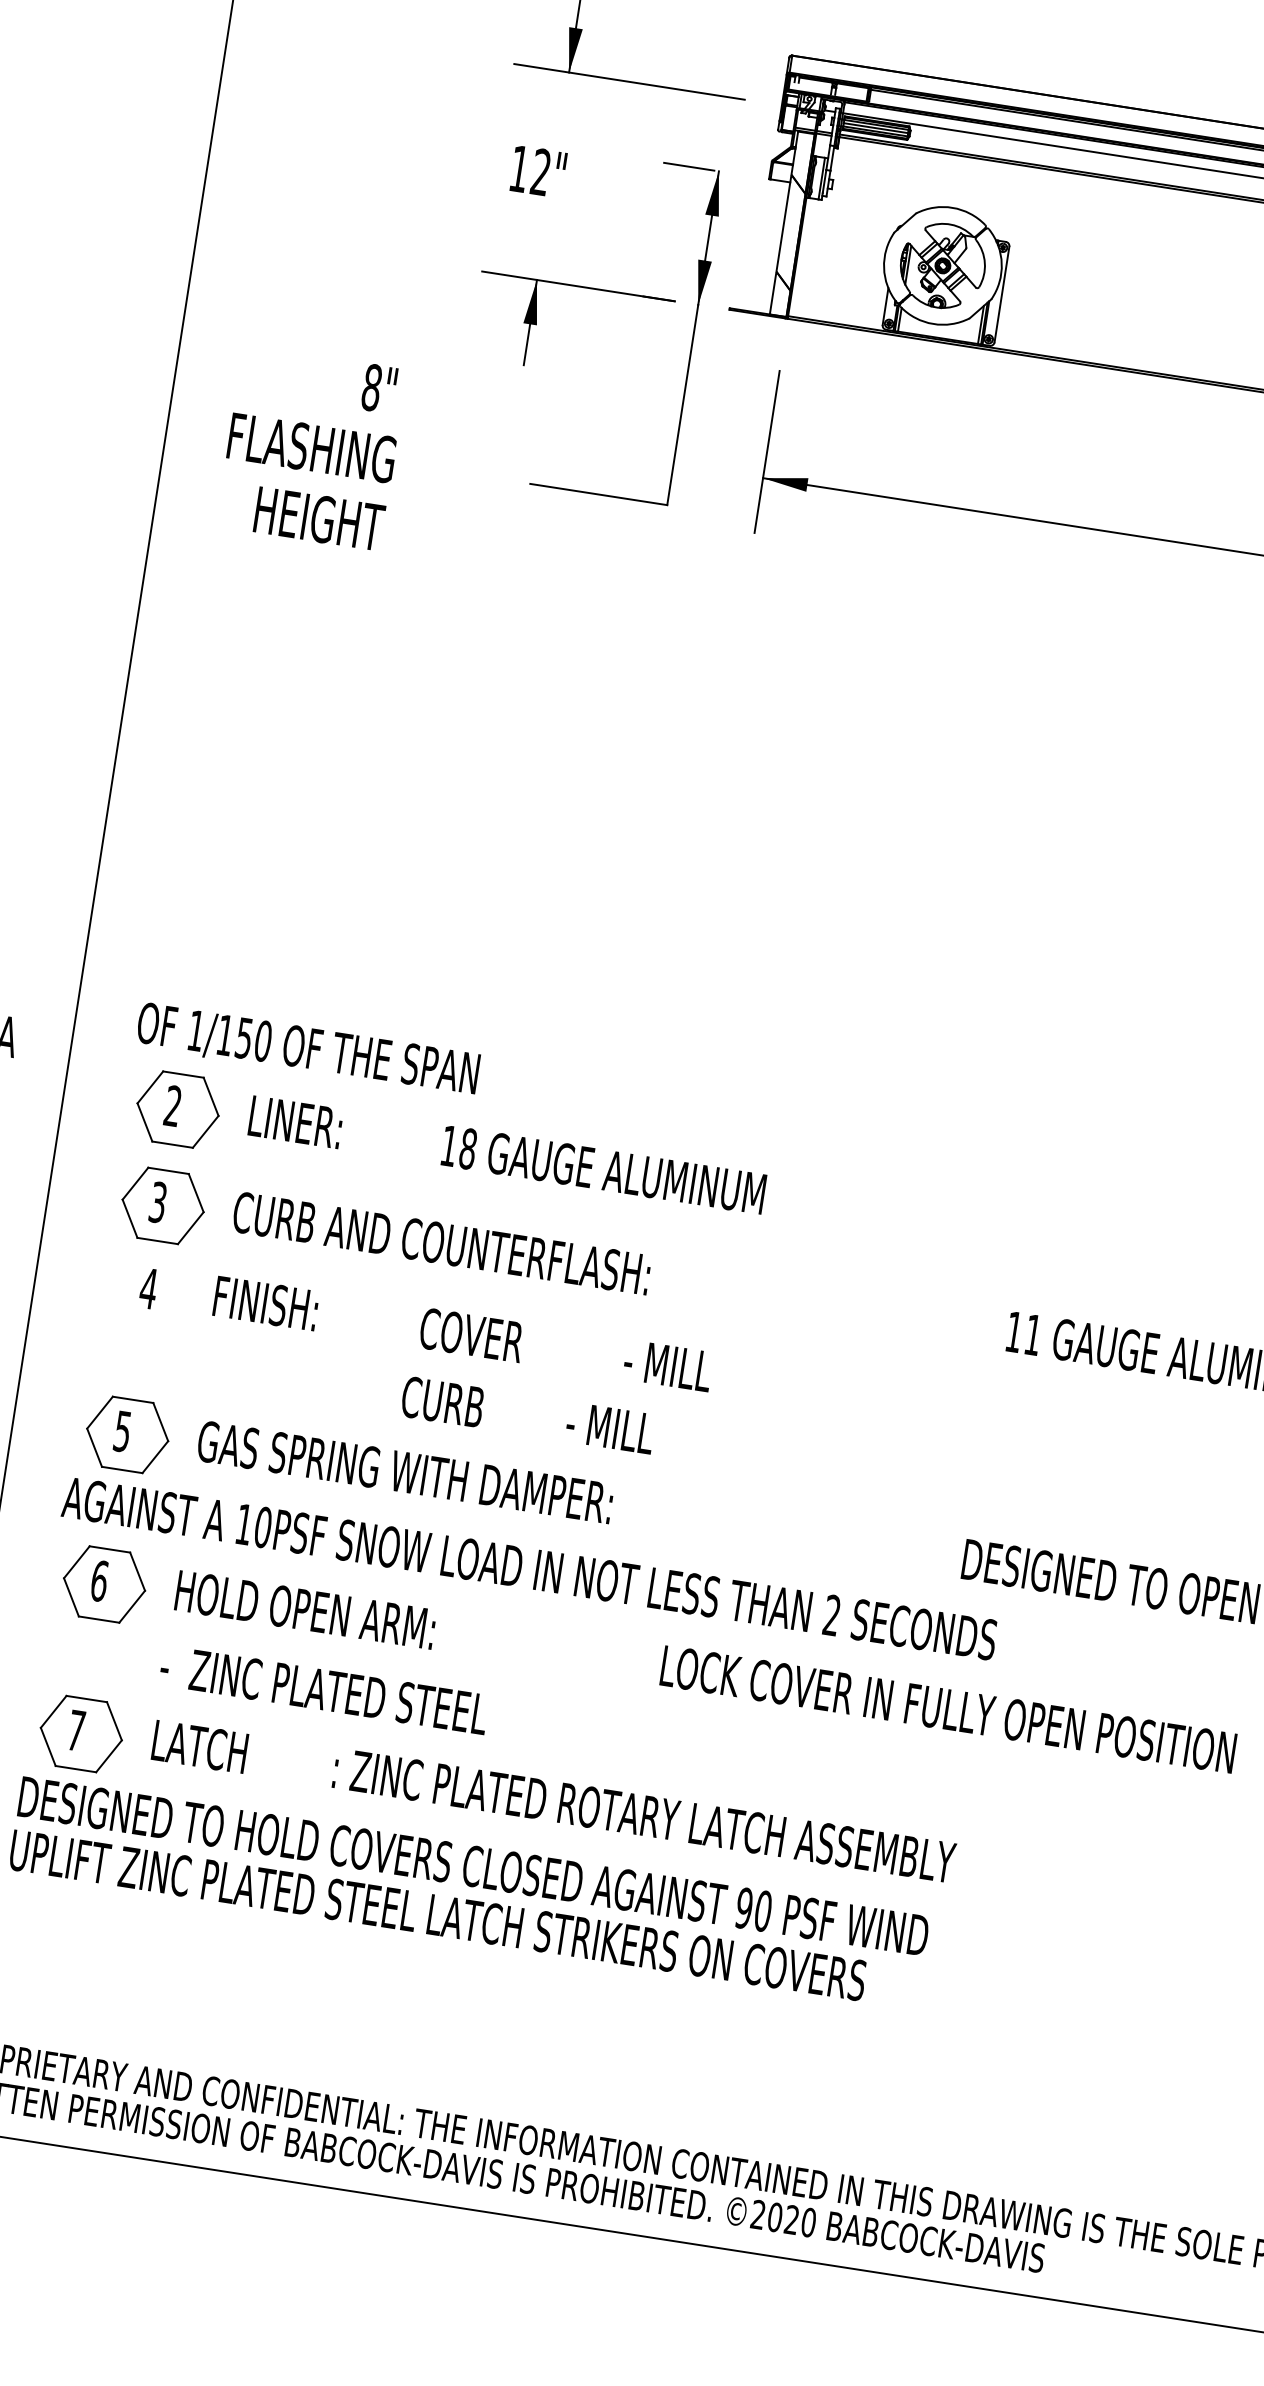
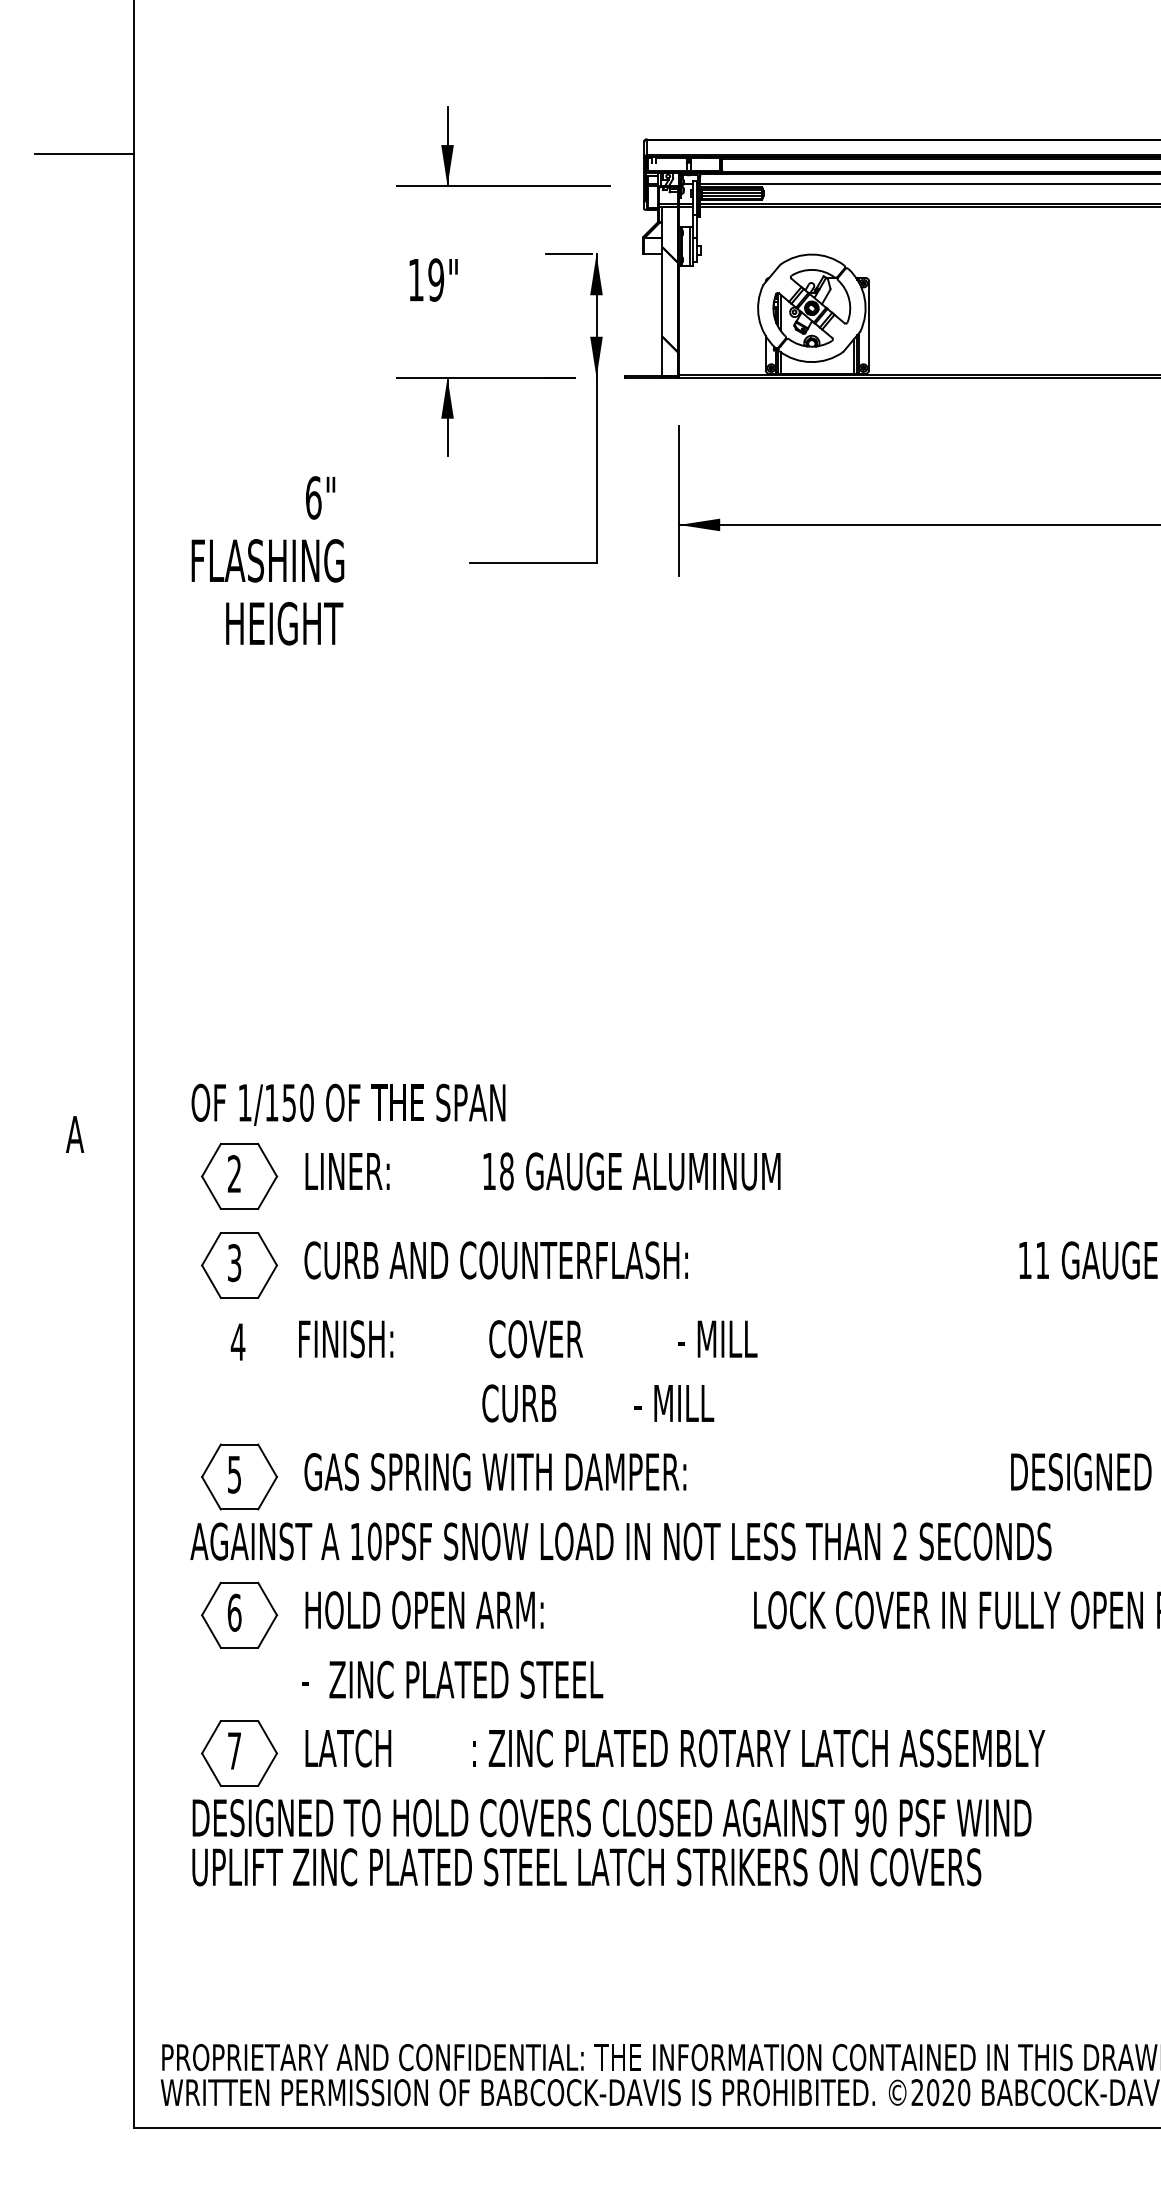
text: (541, 171) -> (436, 279), 12" -> 19"
text: (371, 387) -> (313, 497), 8" -> 6"

